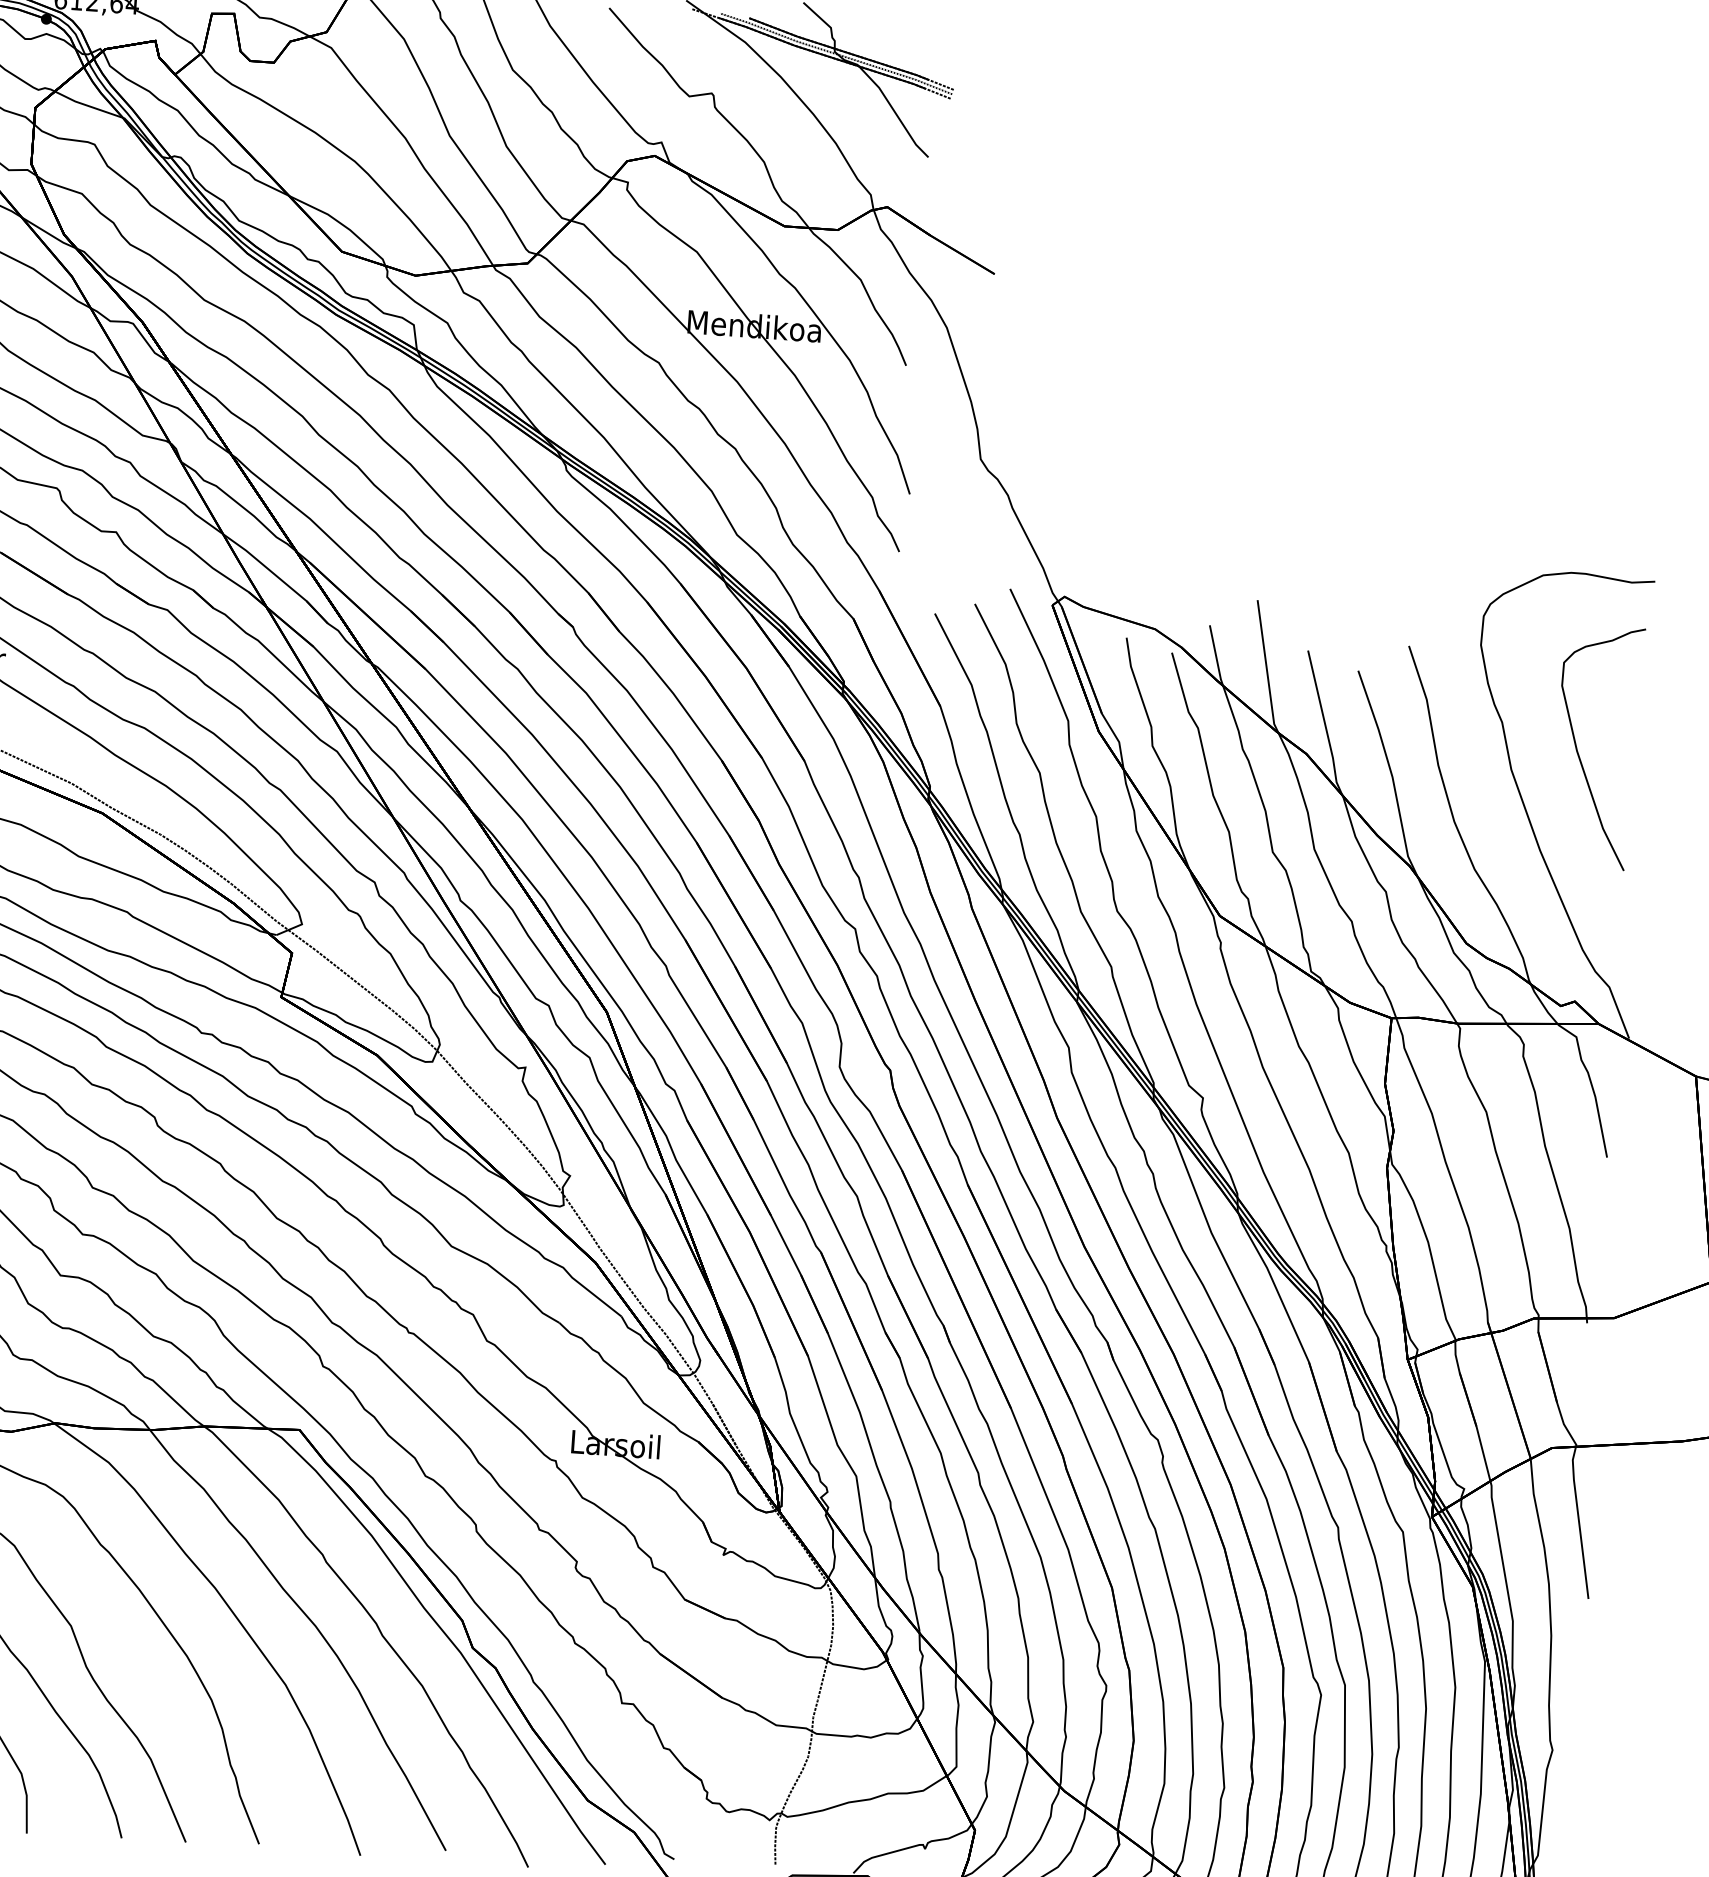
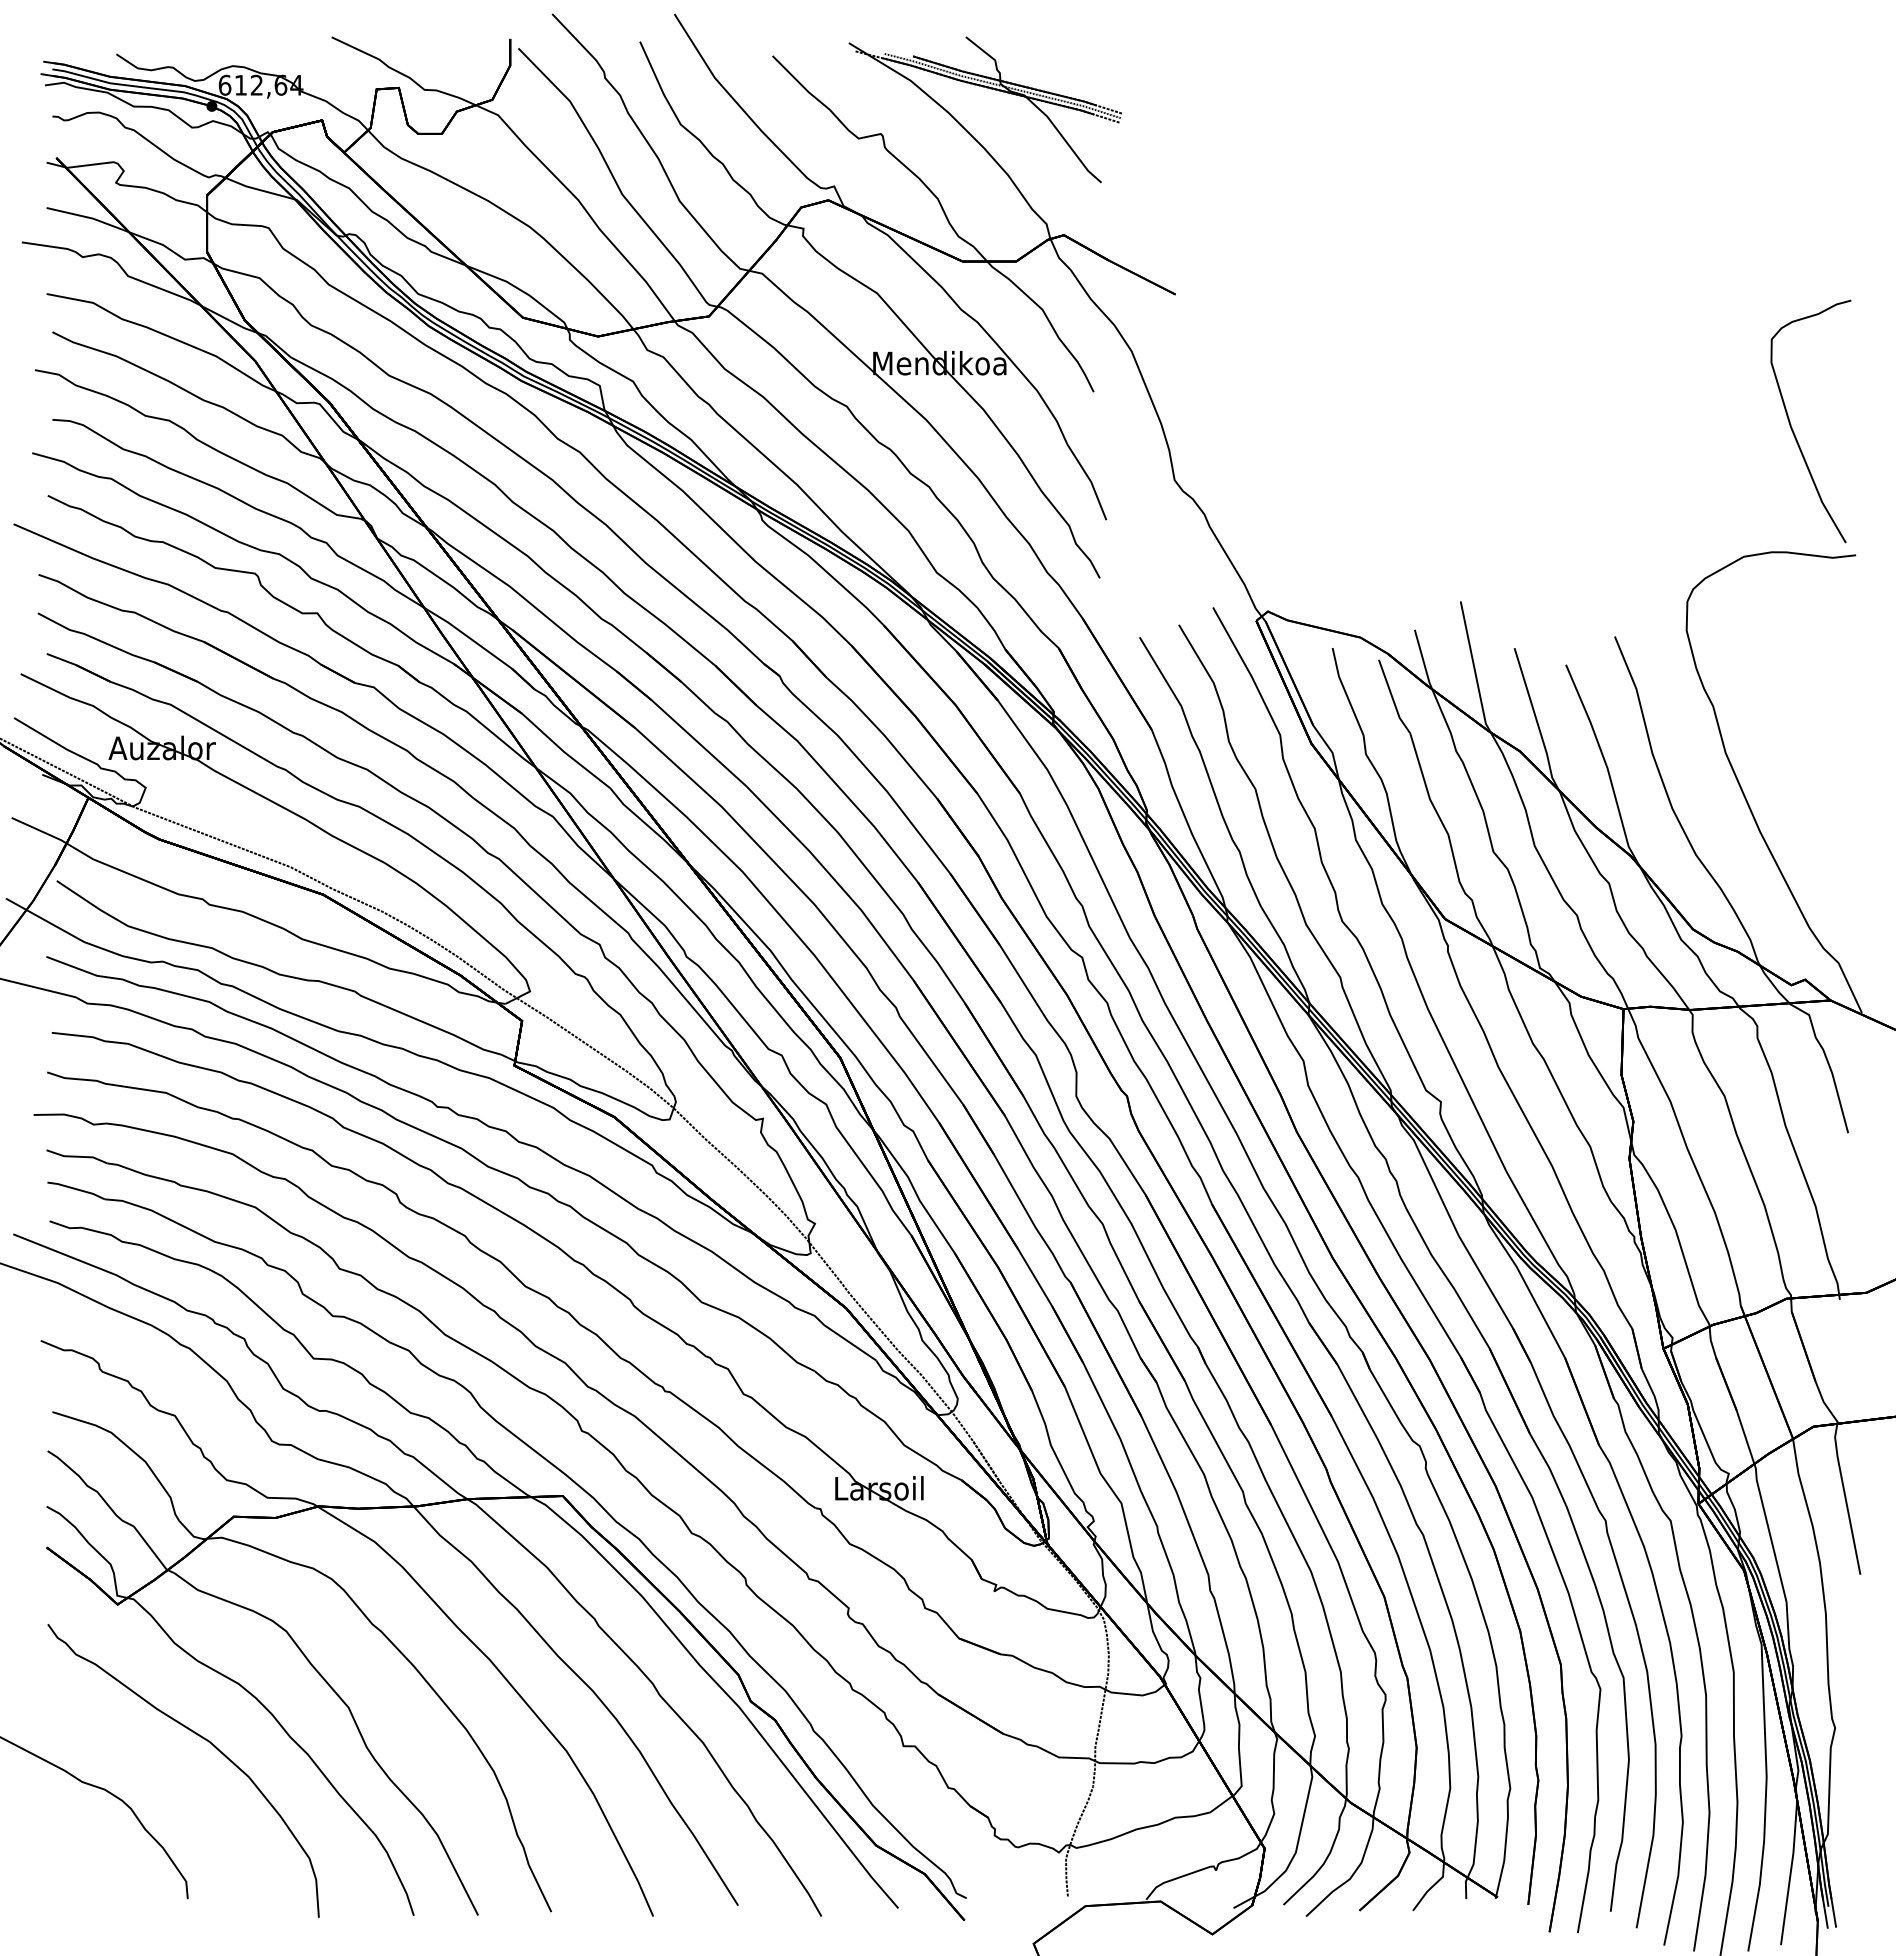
part: (1578, 751) -> (1792, 427), moved

